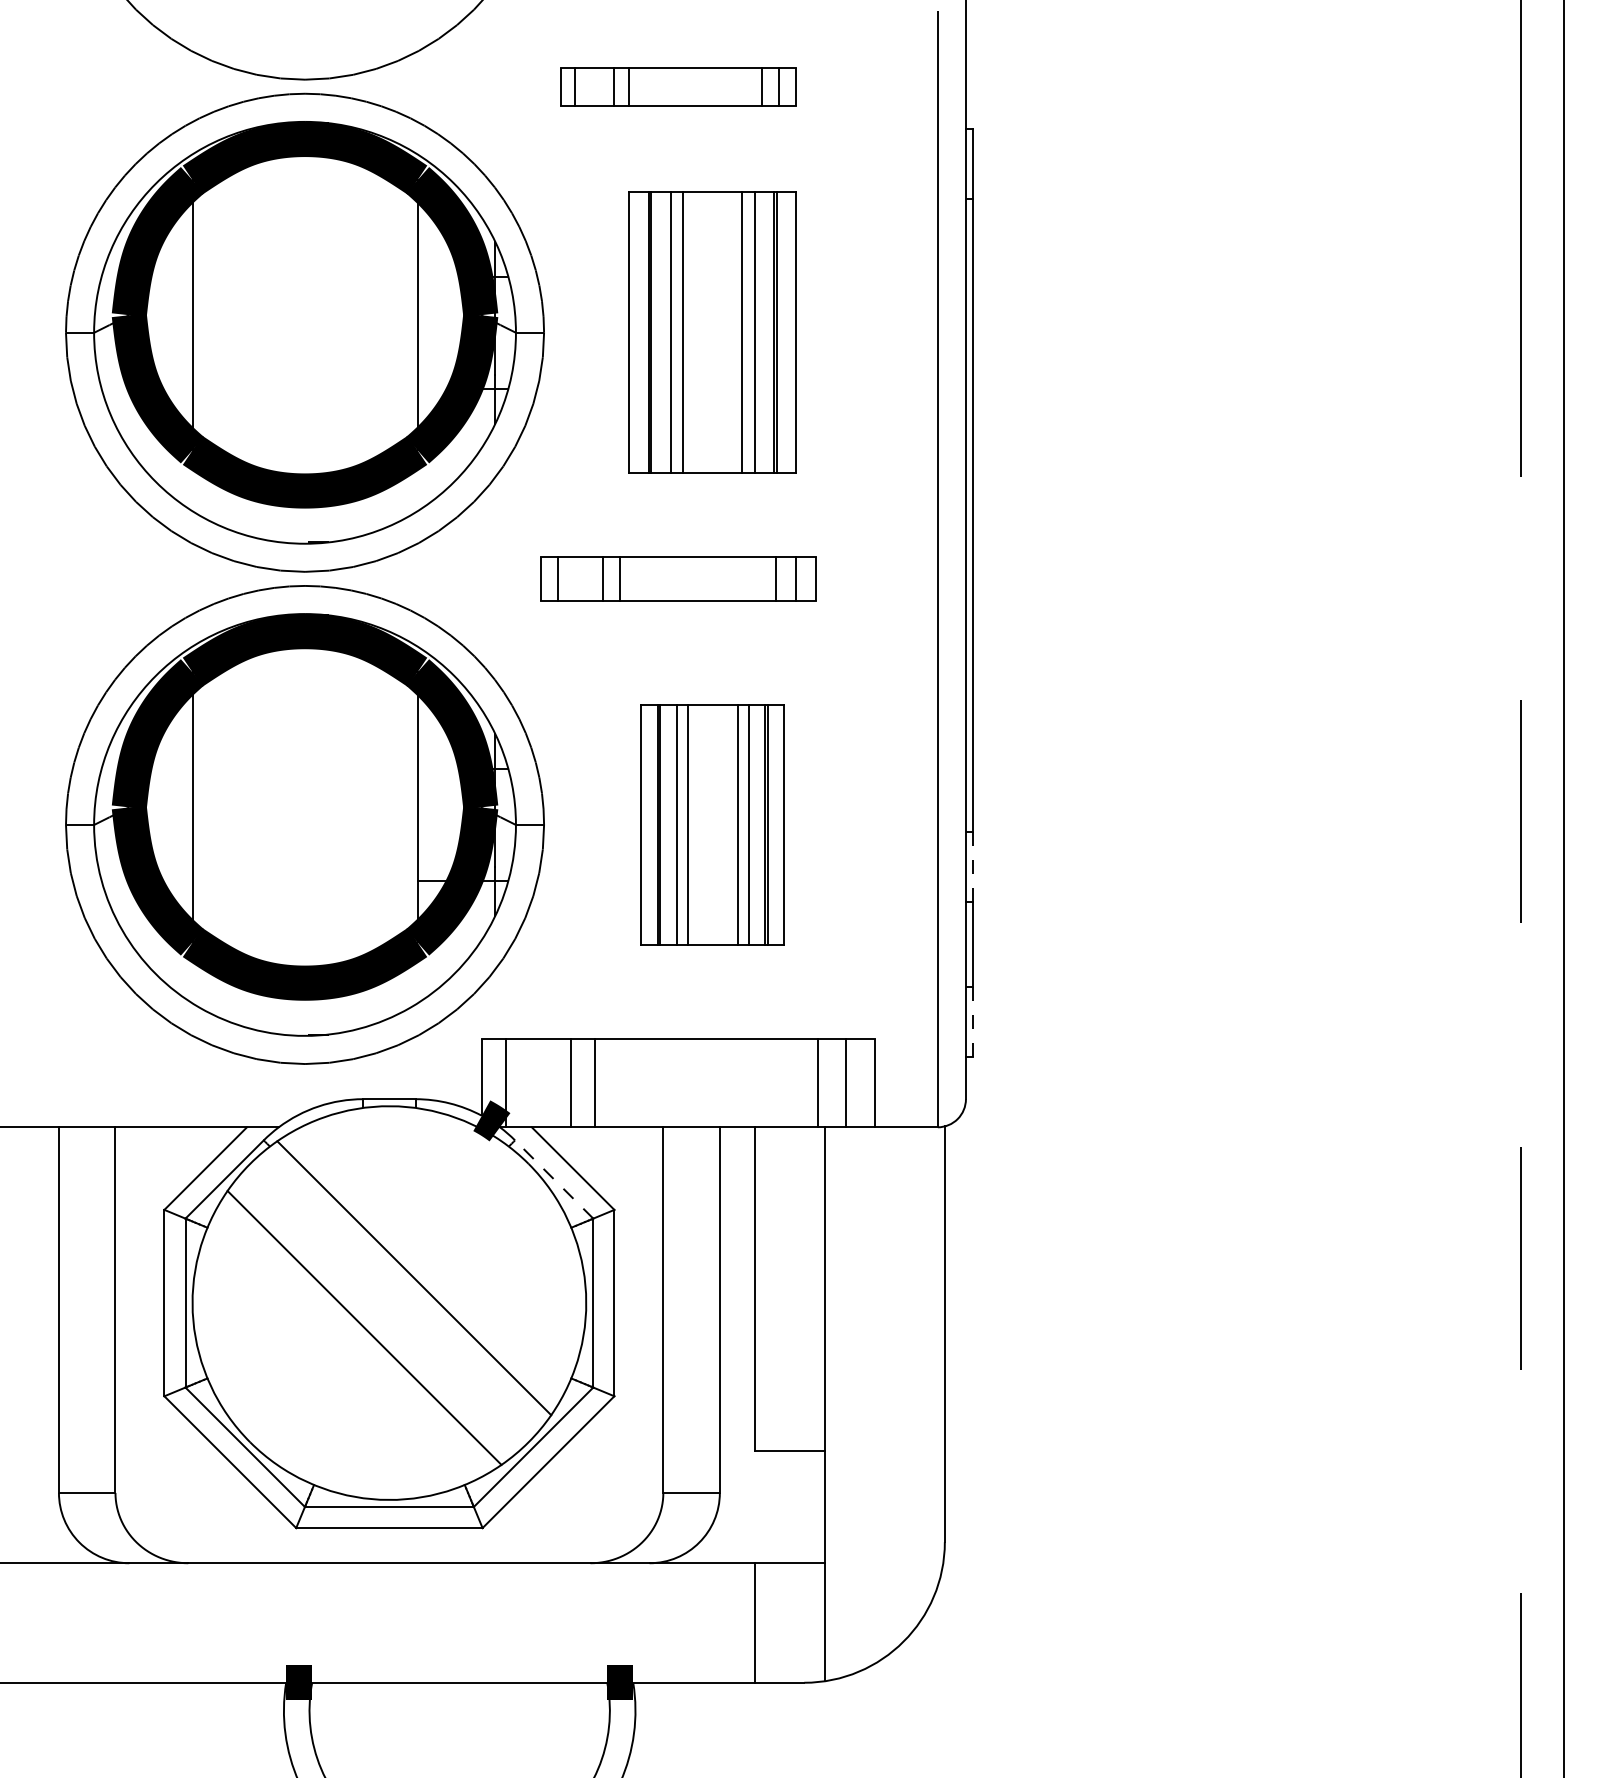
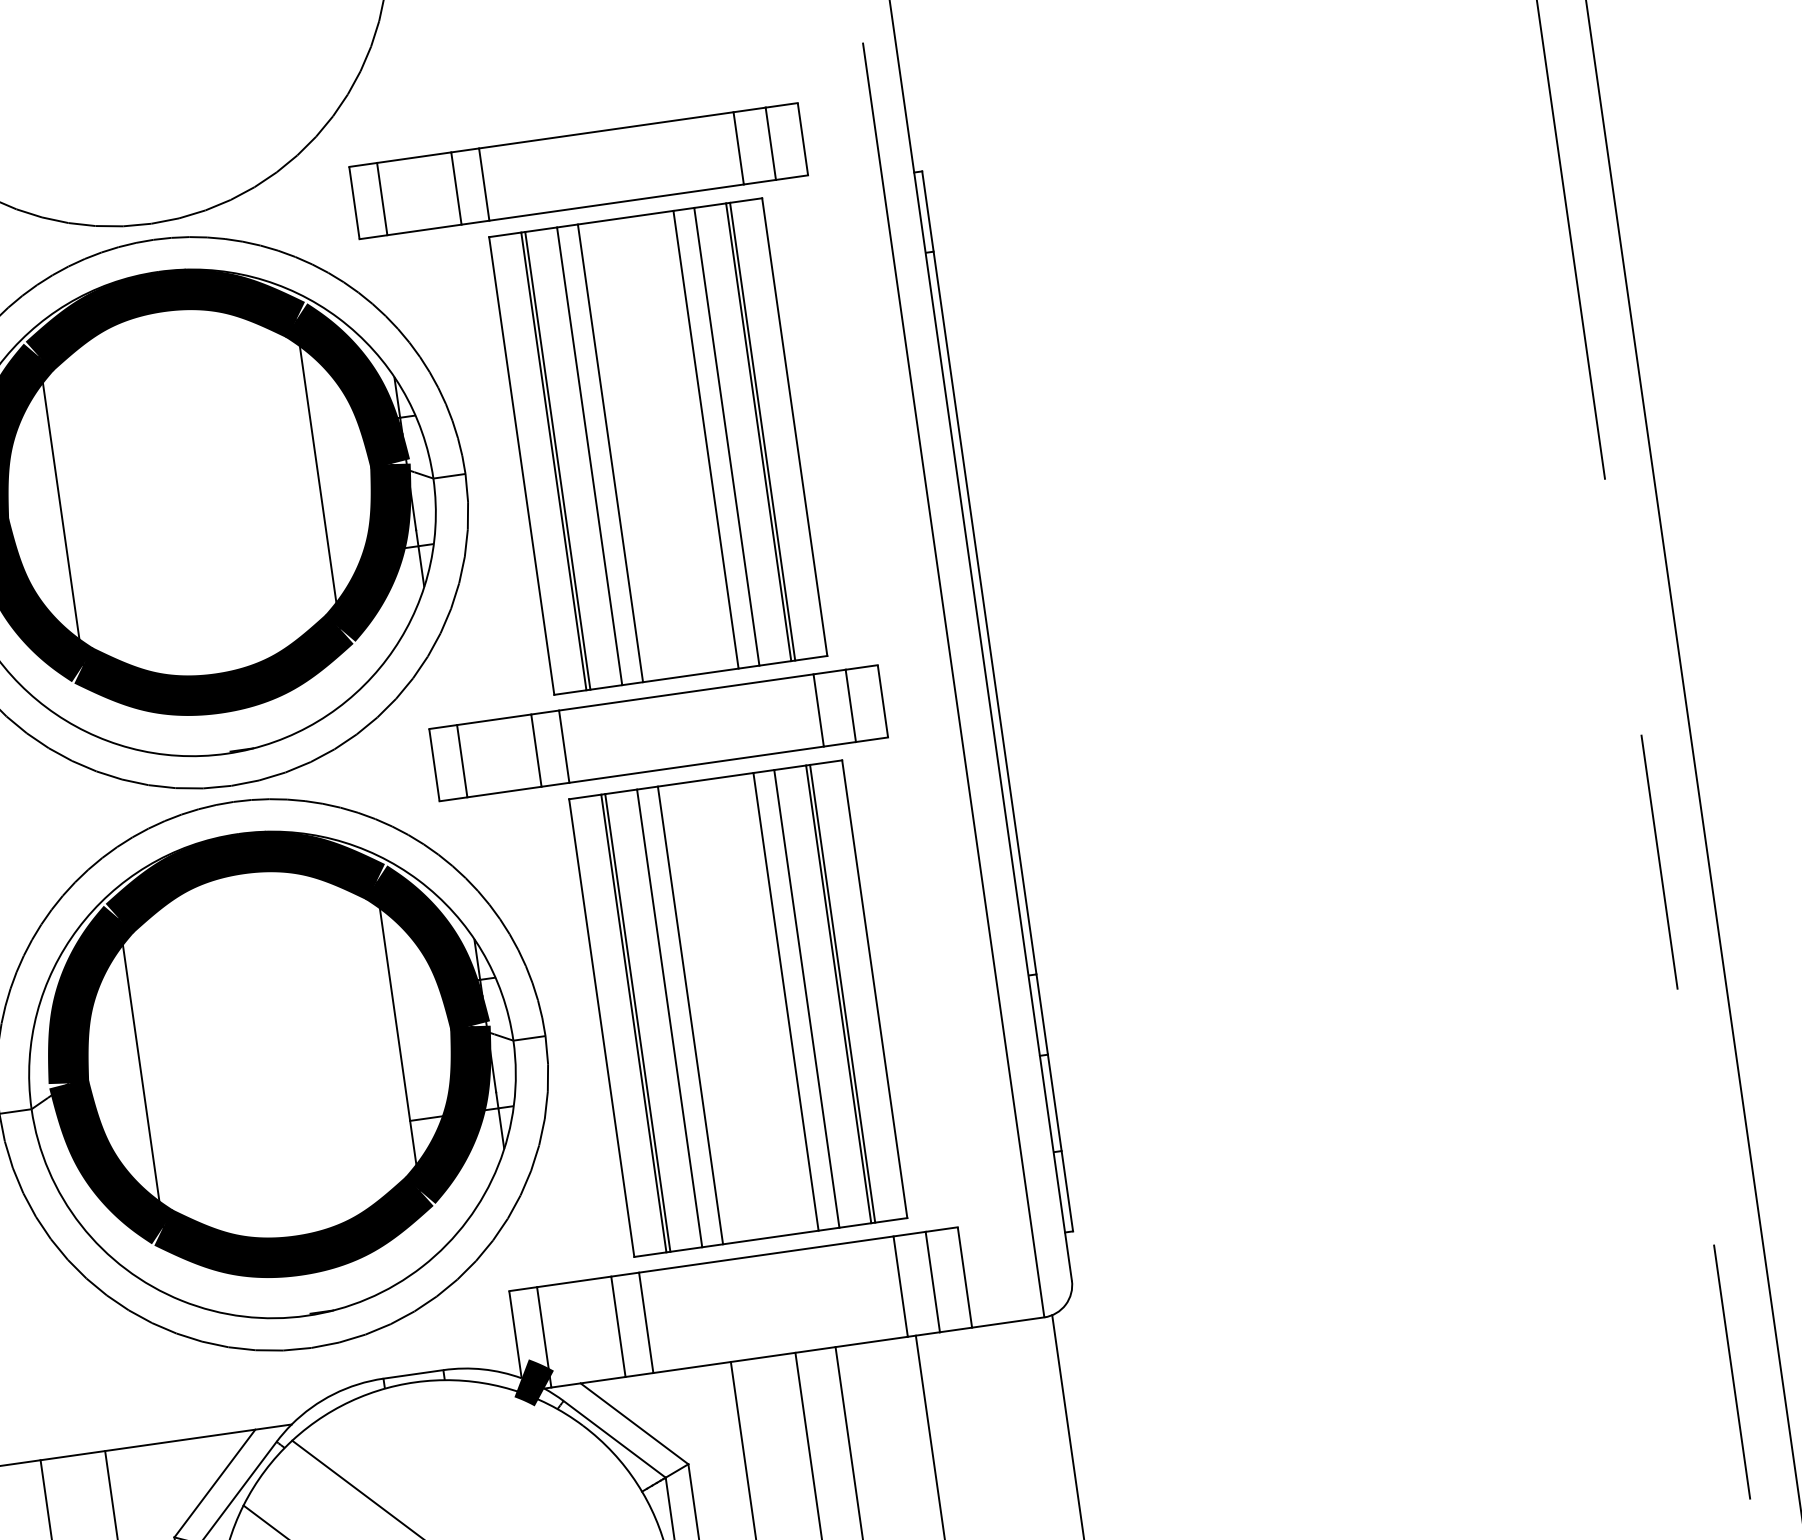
part: (678, 86) -> (578, 170), size x1.67
part: (712, 332) -> (657, 446), size x1.43
part: (678, 578) -> (658, 732), size x1.43
part: (712, 824) -> (737, 1008), size x1.67
line: (972, 866) -> (1041, 1013), dashed -> solid
line: (972, 1021) -> (1066, 1190), dashed -> solid
line: (553, 1179) -> (613, 1439), dashed -> solid

